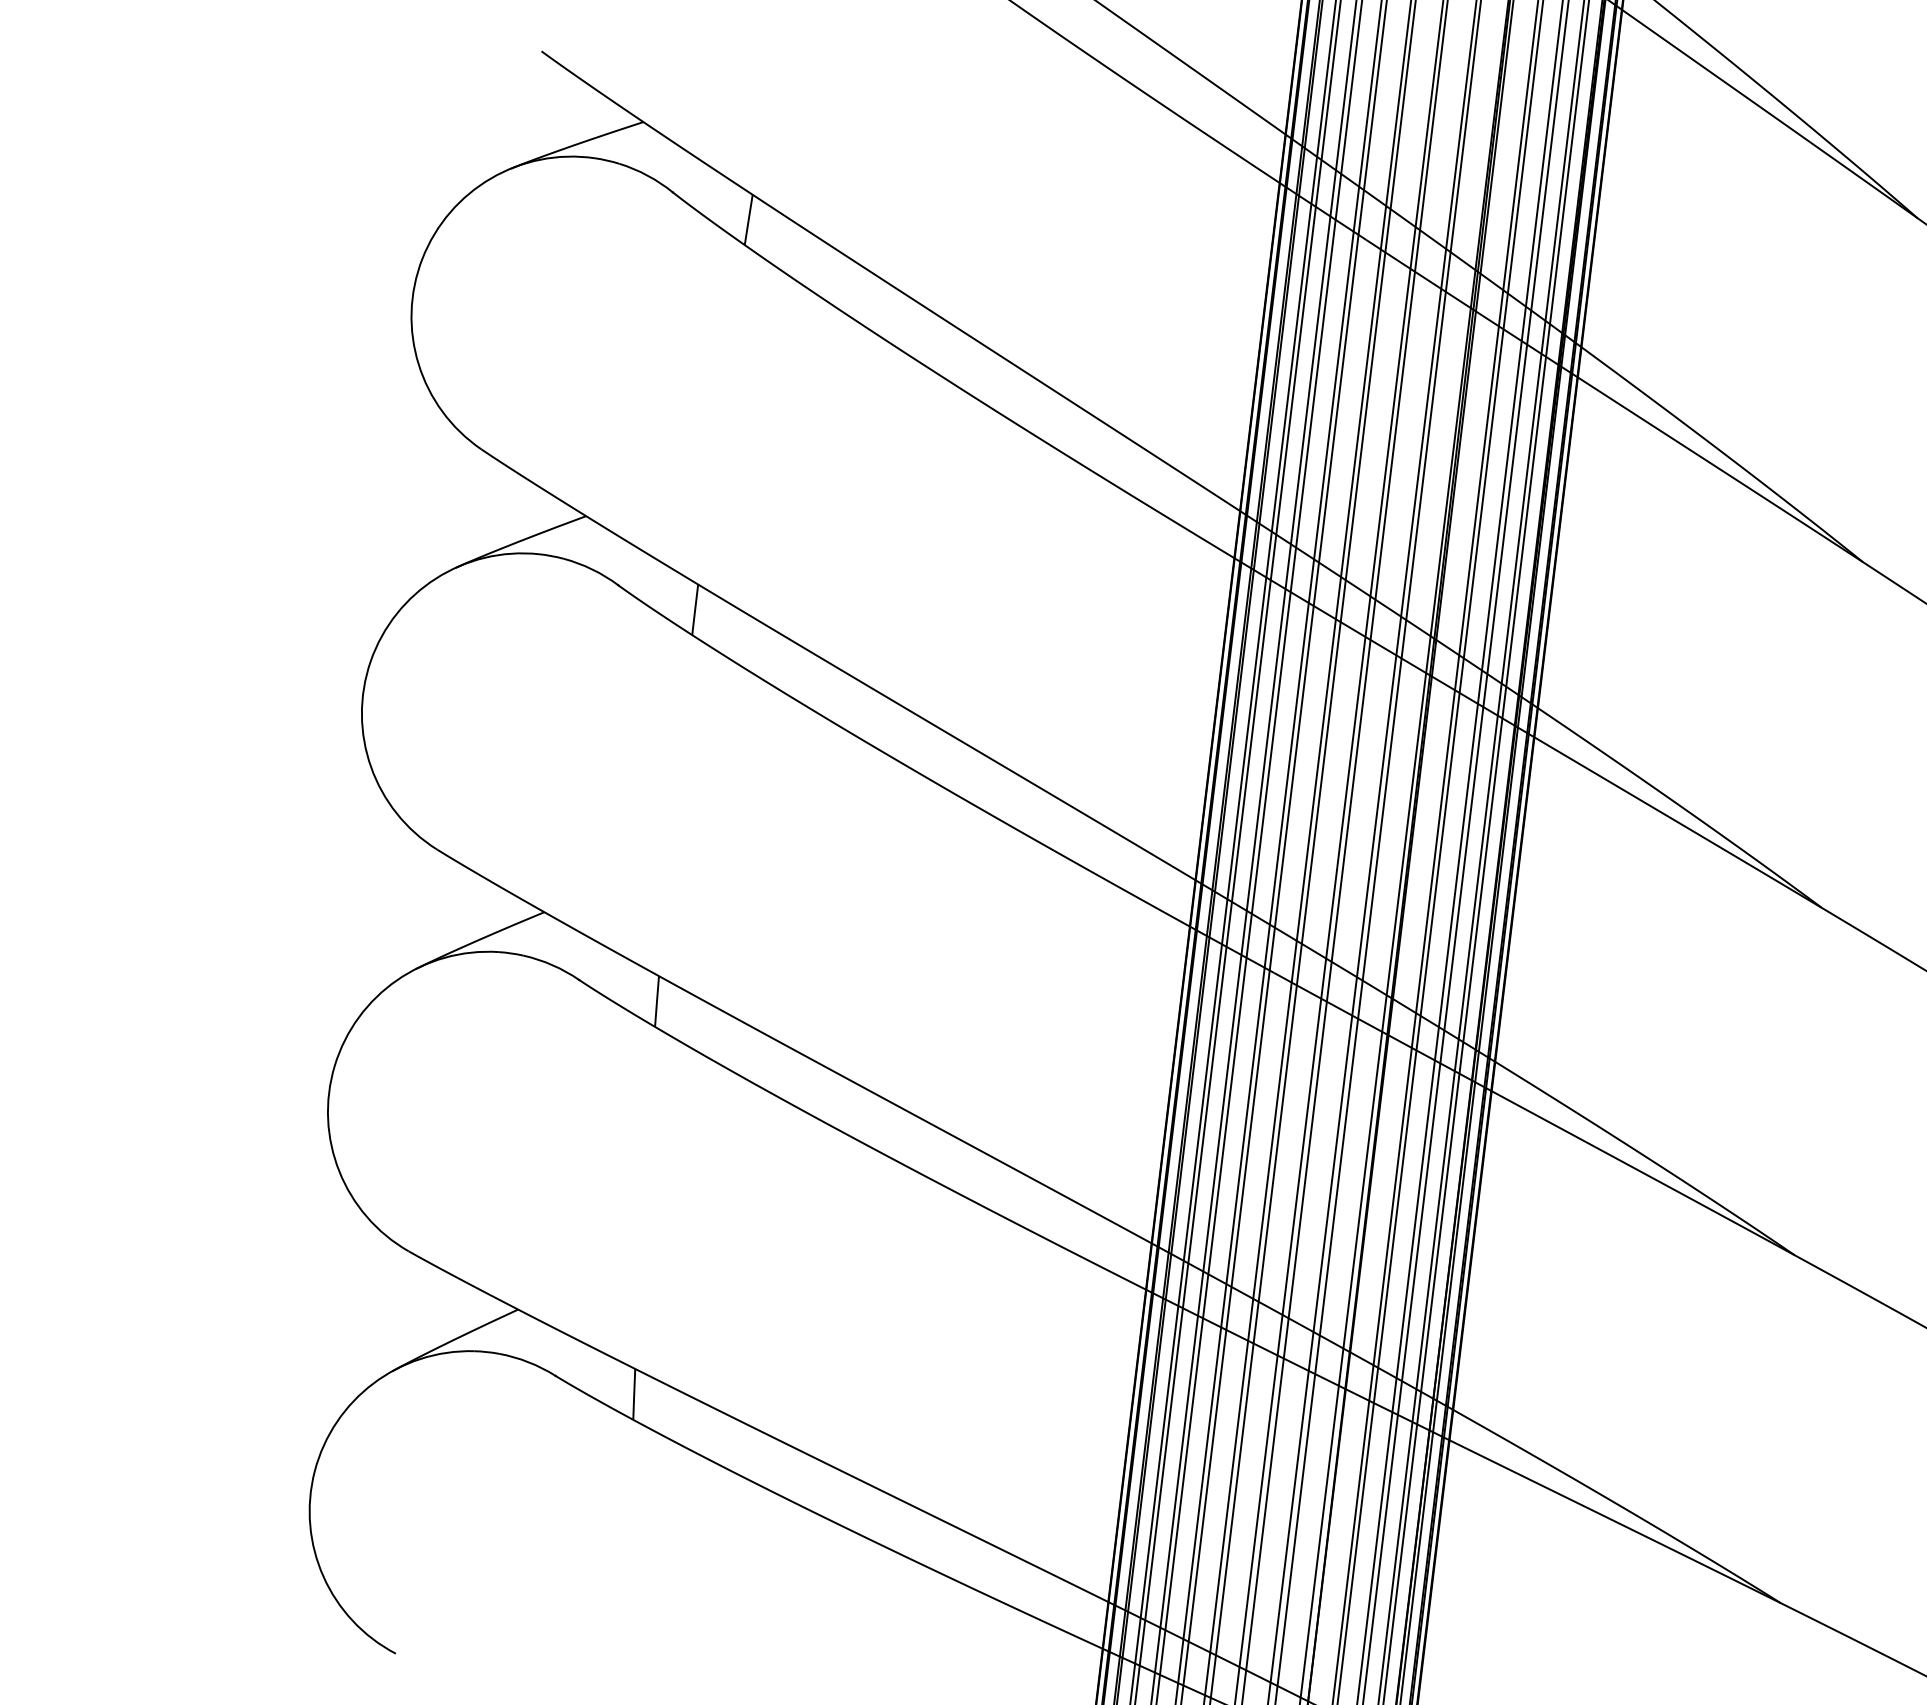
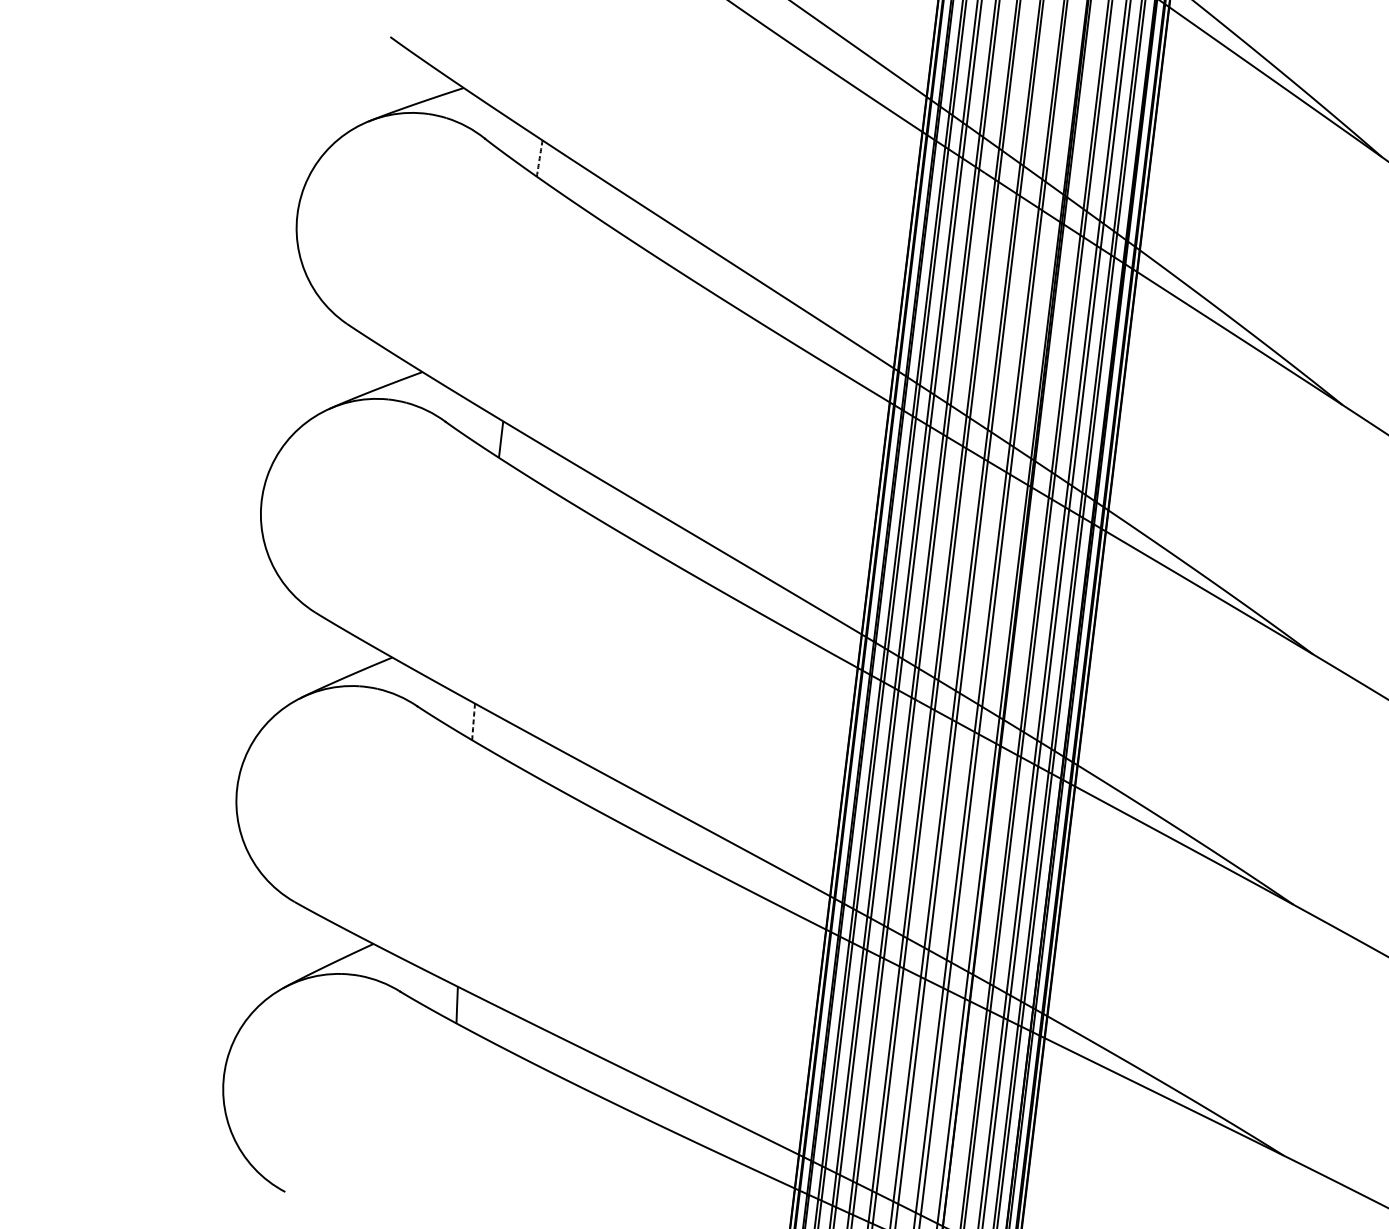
arc: (748, 219) -> (539, 158), solid -> dashed
arc: (657, 1001) -> (473, 721), solid -> dashed

